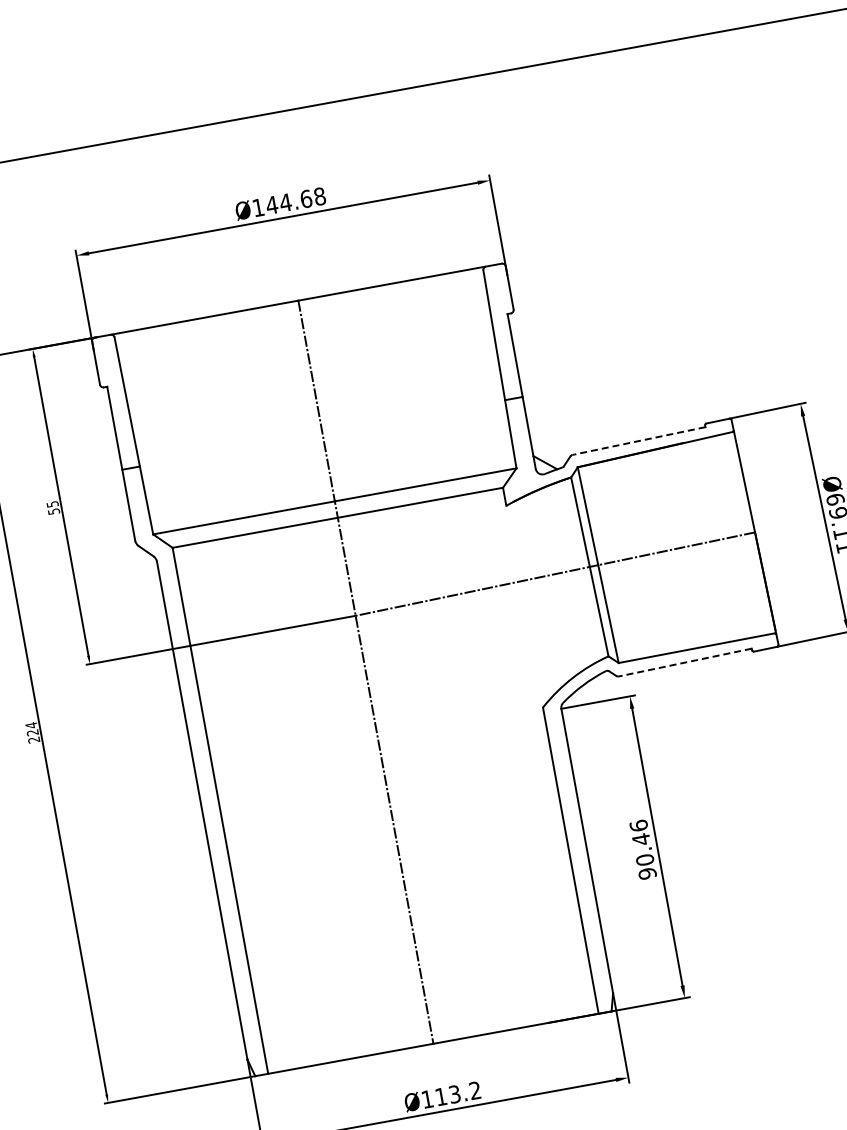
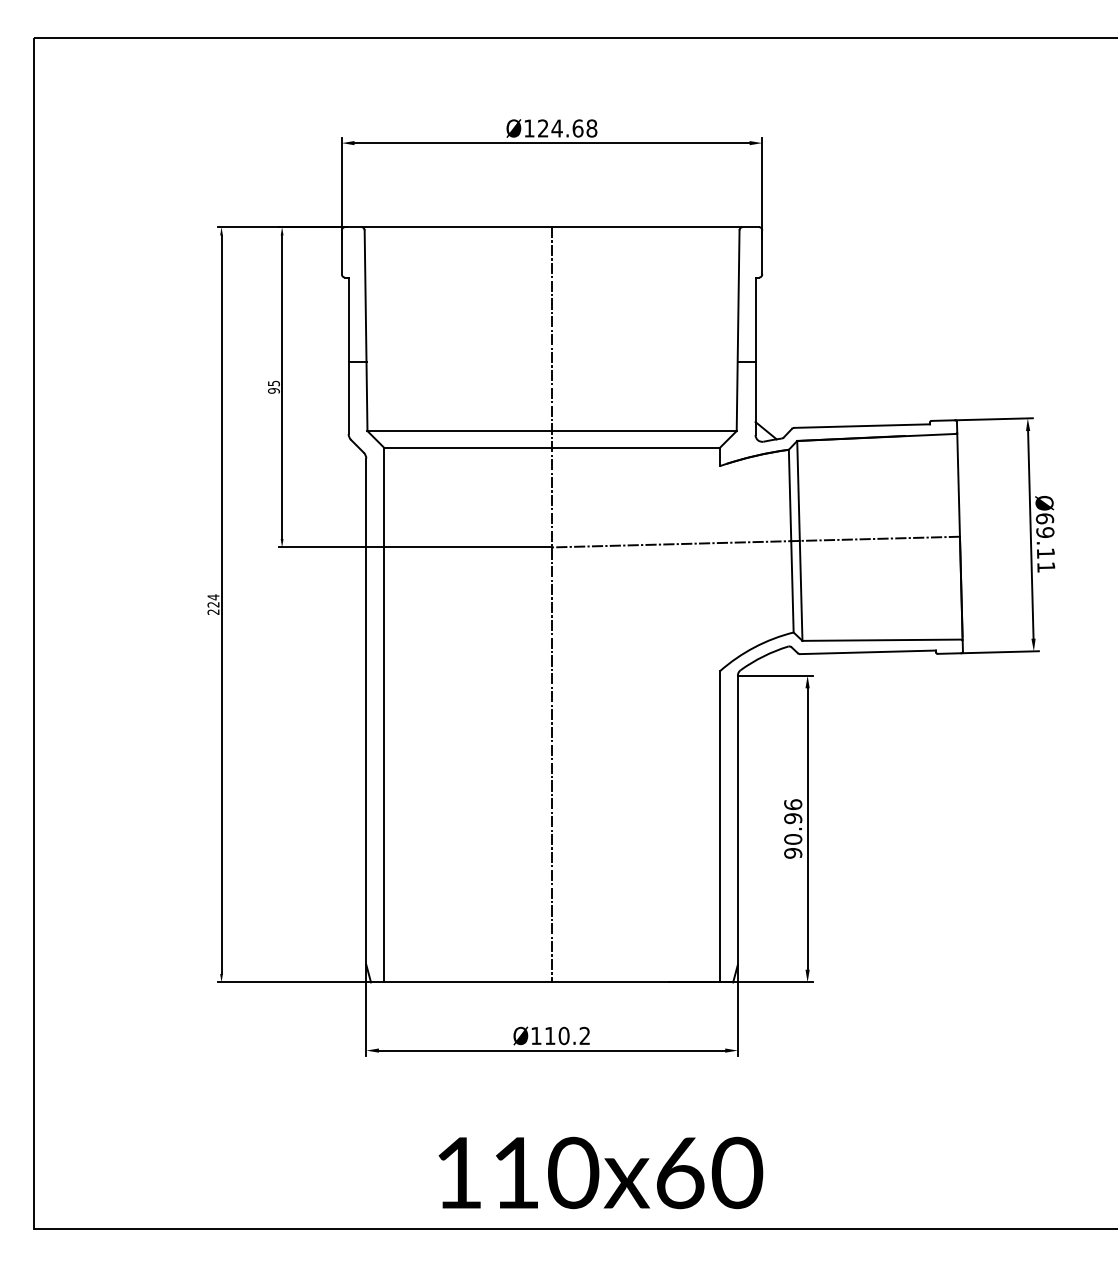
text: (271, 205) -> (542, 128), Ø144.68 -> Ø124.68
line: (639, 441) -> (862, 426), dashed -> solid
text: (53, 511) -> (273, 390), 55 -> 95
line: (685, 662) -> (868, 652), dashed -> solid
text: (641, 839) -> (793, 818), 90.46 -> 90.96
text: (454, 1094) -> (563, 1035), Ø113.2 -> Ø110.2

